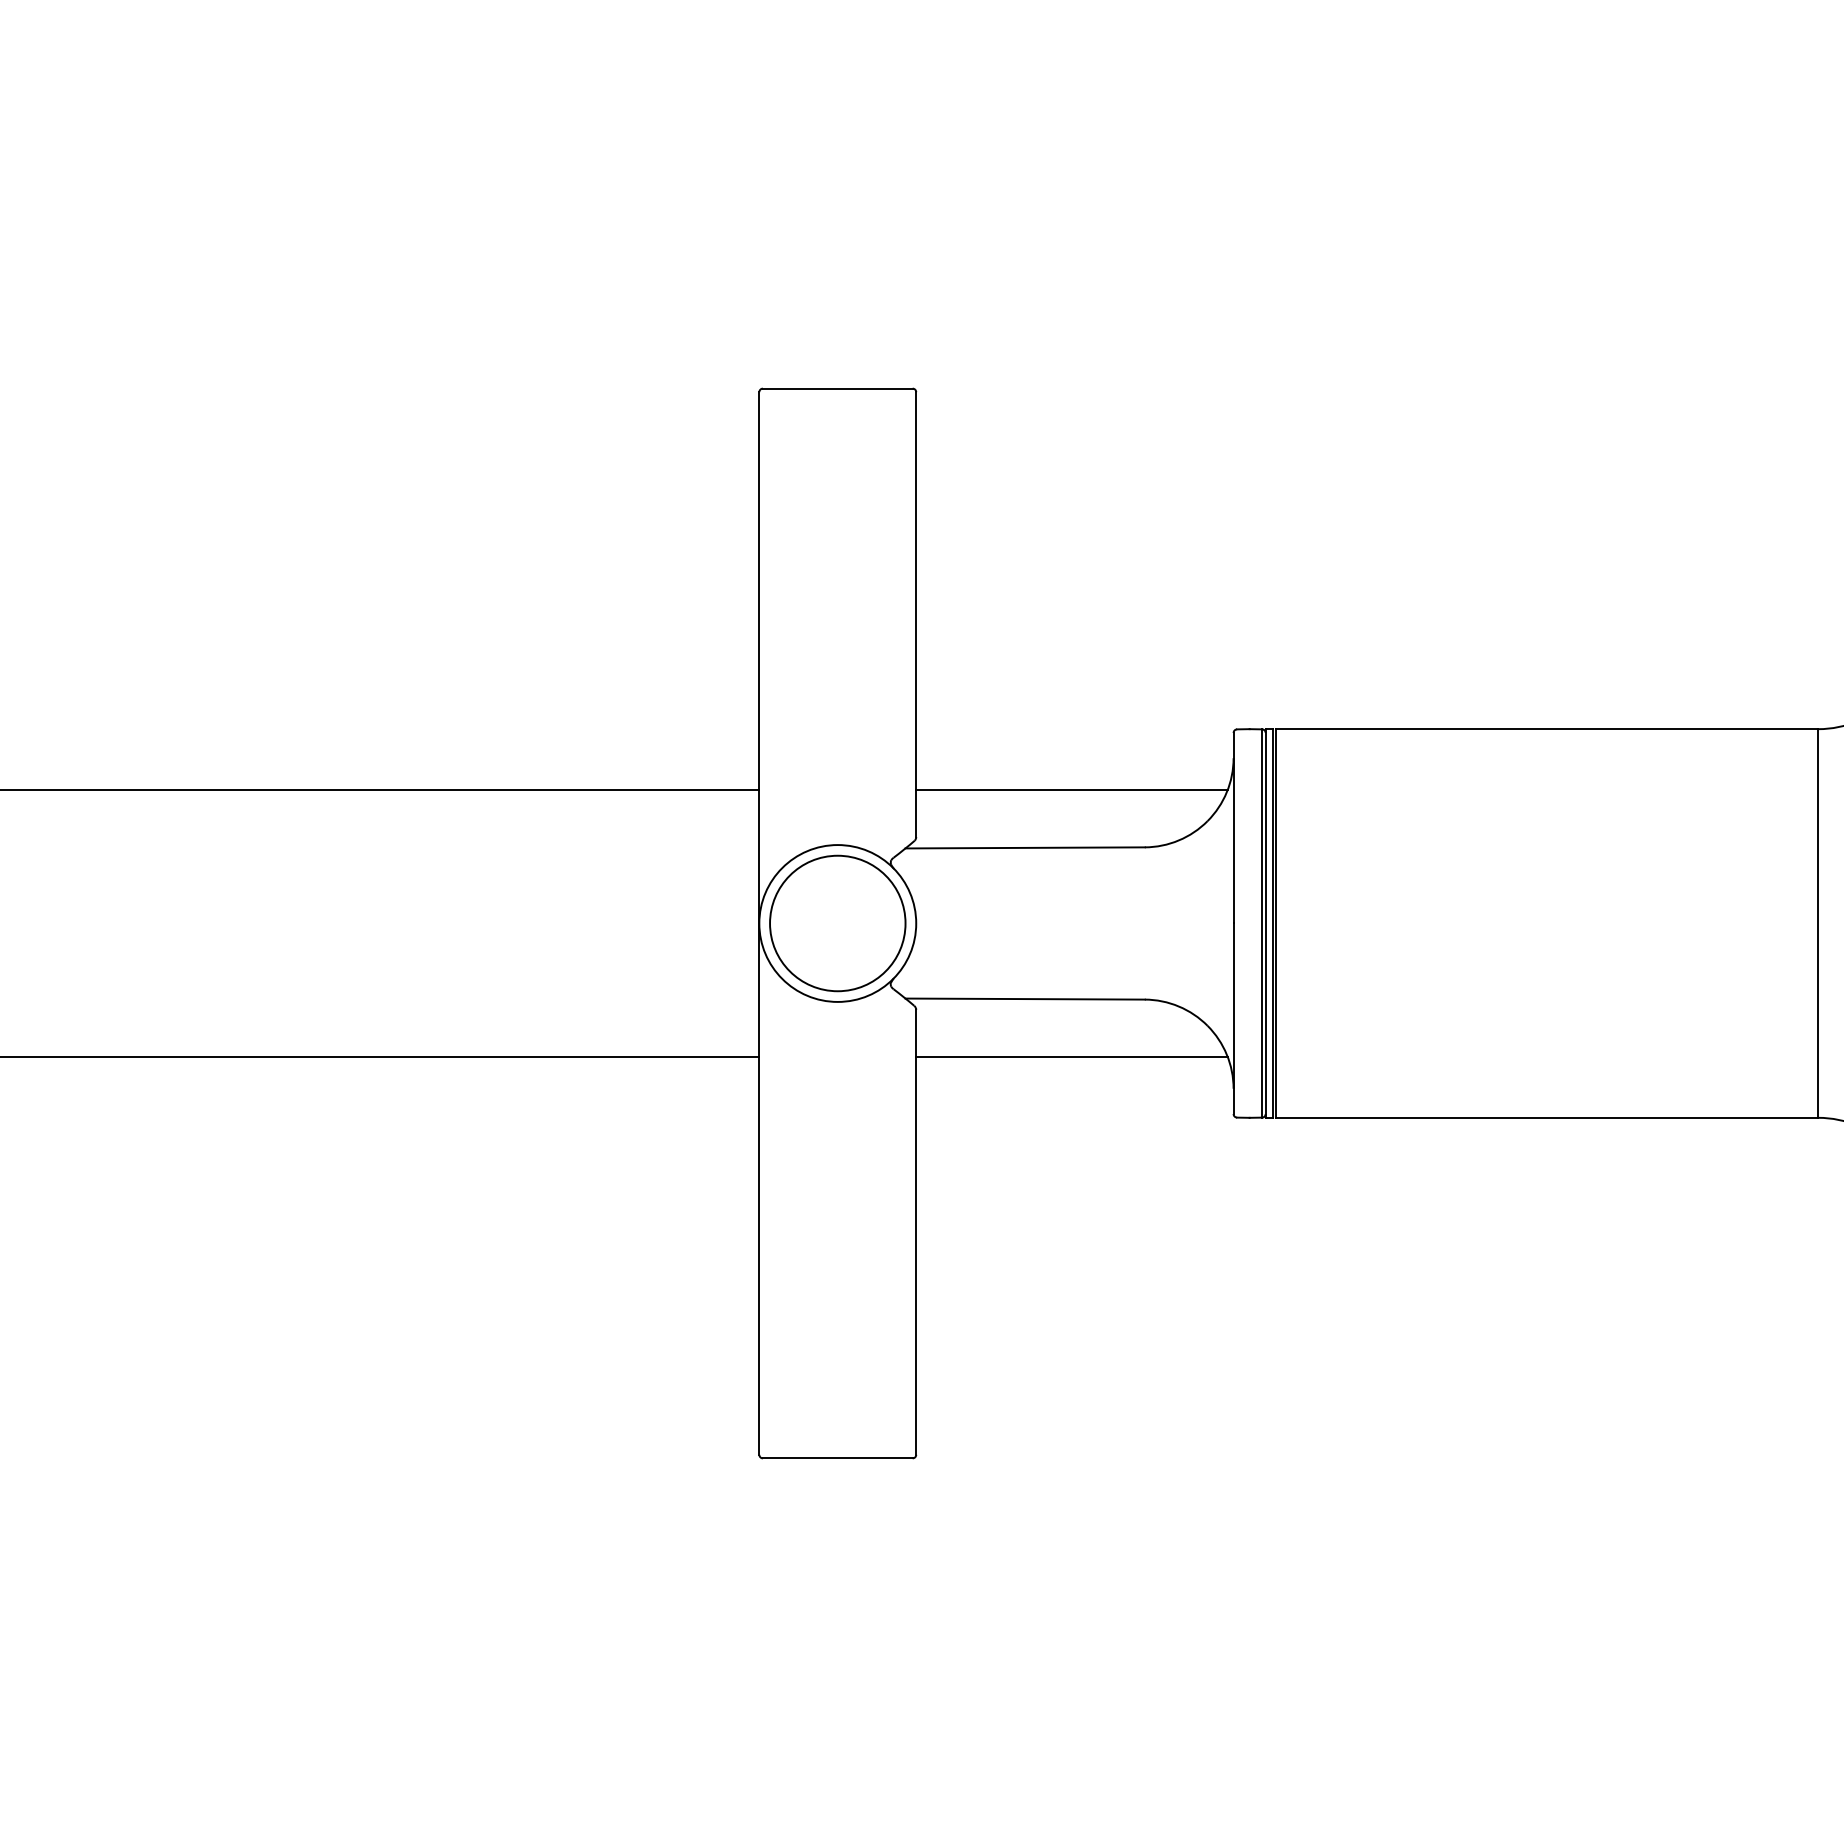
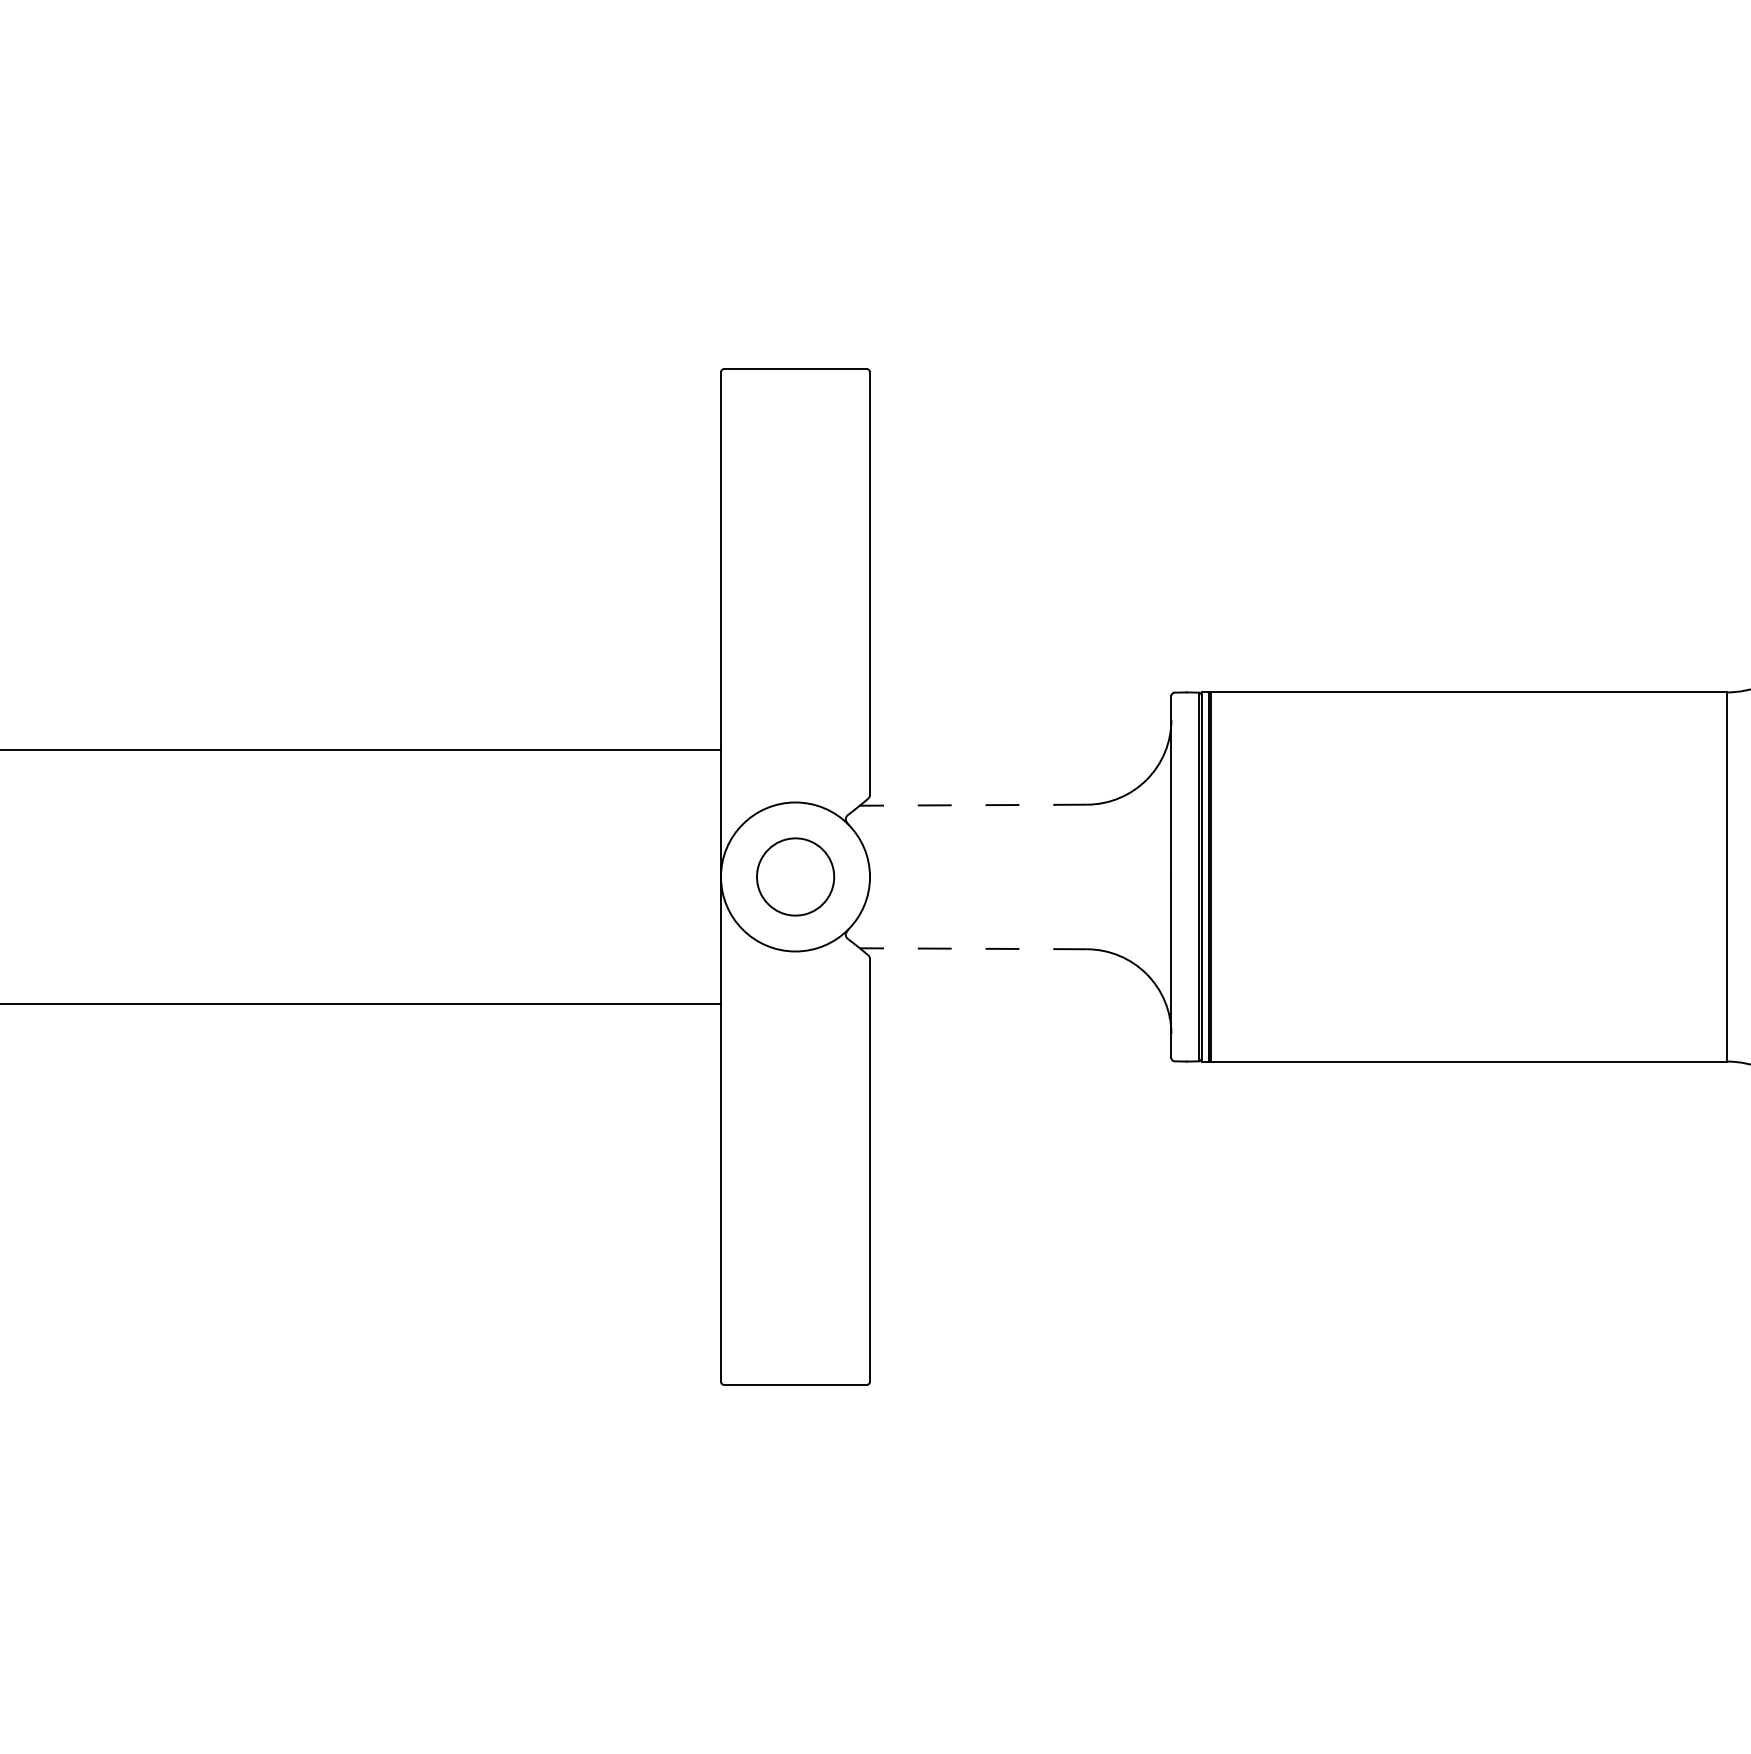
line: (1071, 789) -> (1017, 749), removed
line: (1025, 847) -> (973, 804), solid -> dashed
circle: (837, 923) -> (795, 877), size x0.6
line: (1025, 999) -> (973, 949), solid -> dashed
line: (1071, 1057) -> (1017, 1004), removed

